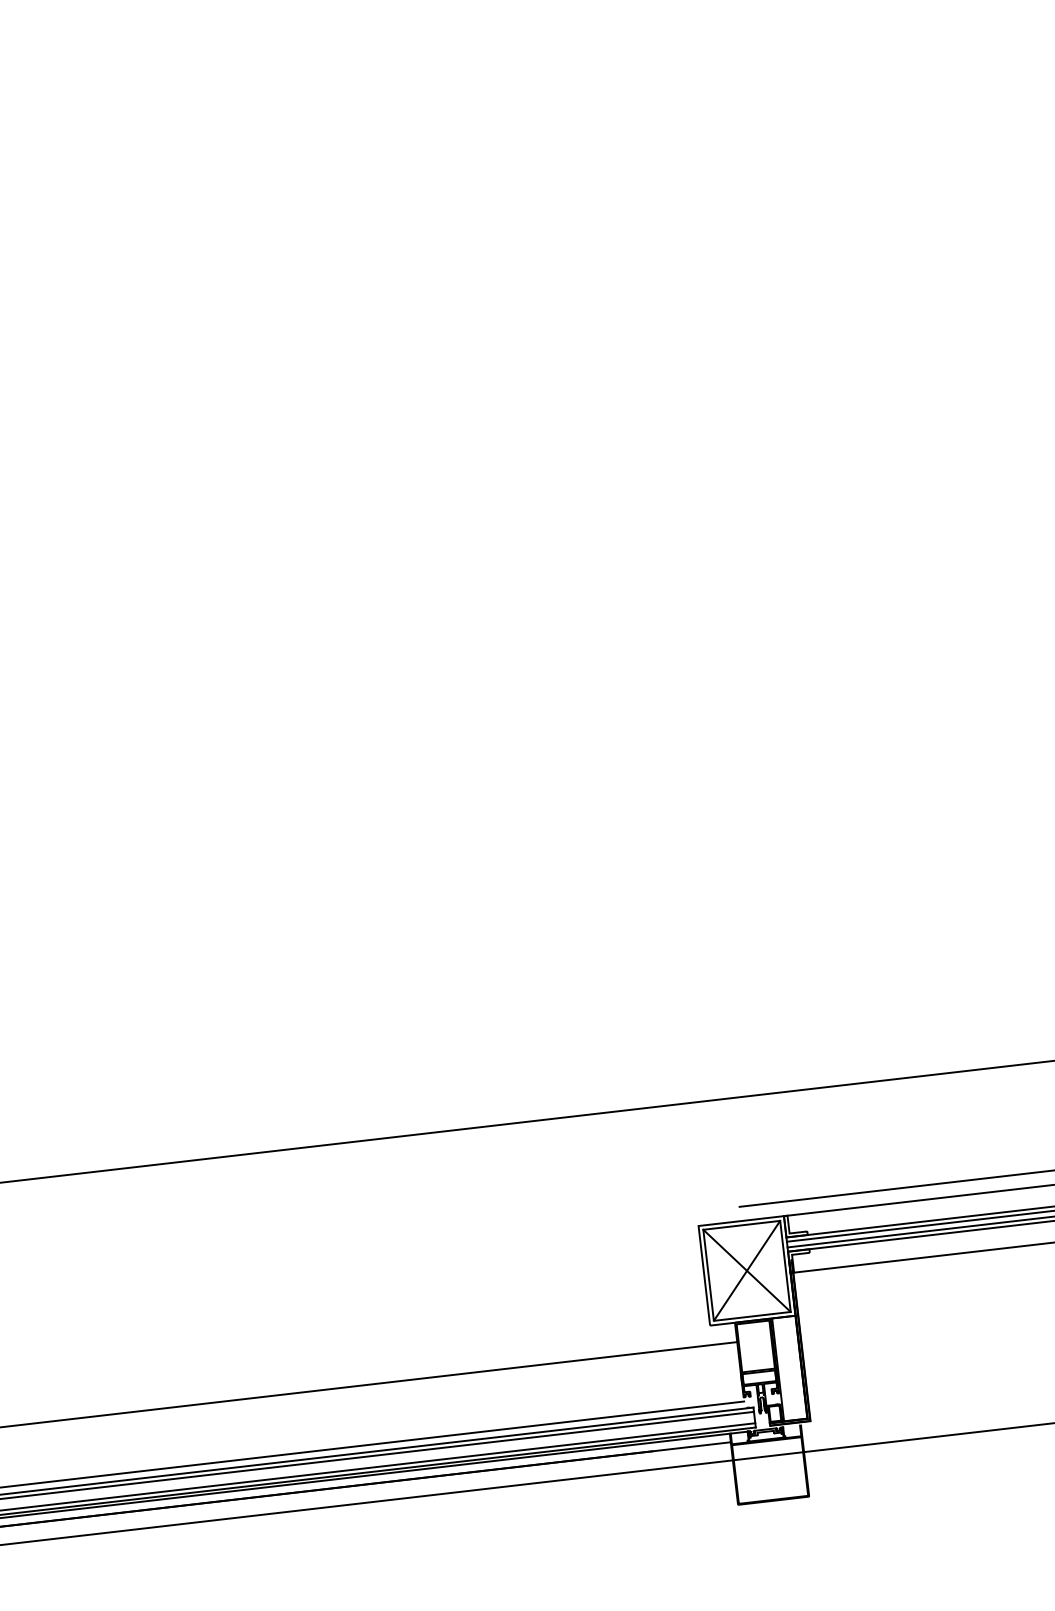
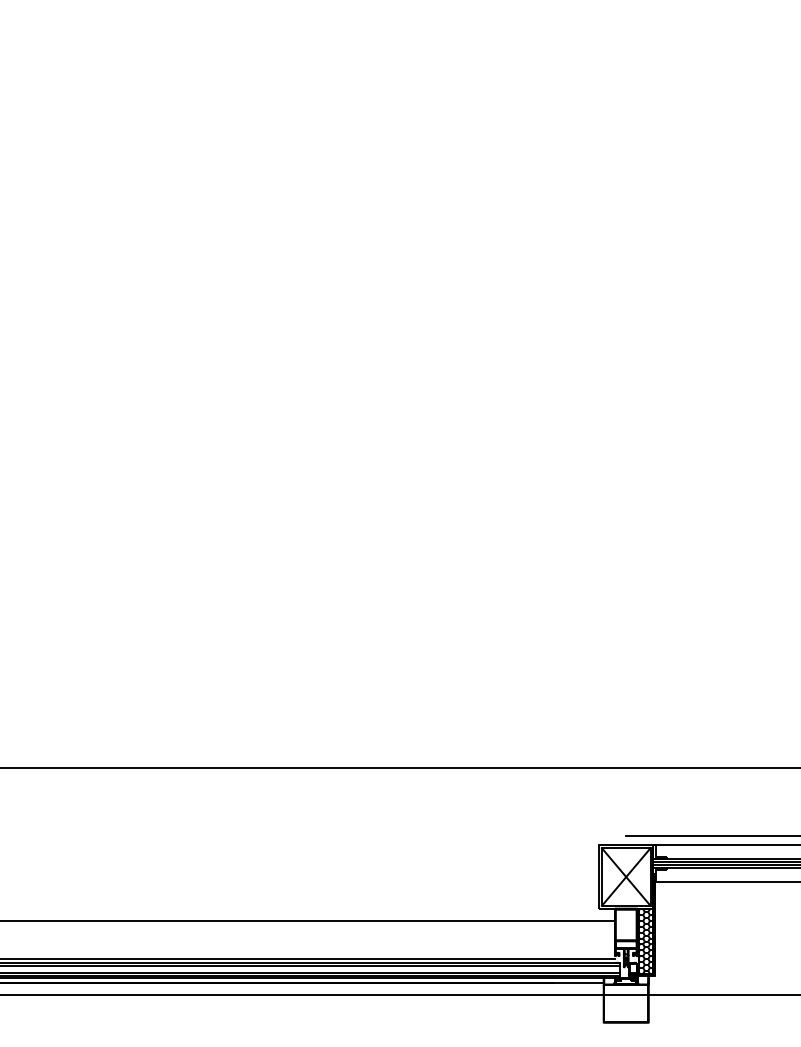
hatch: (788, 1367) -> (645, 940), added

